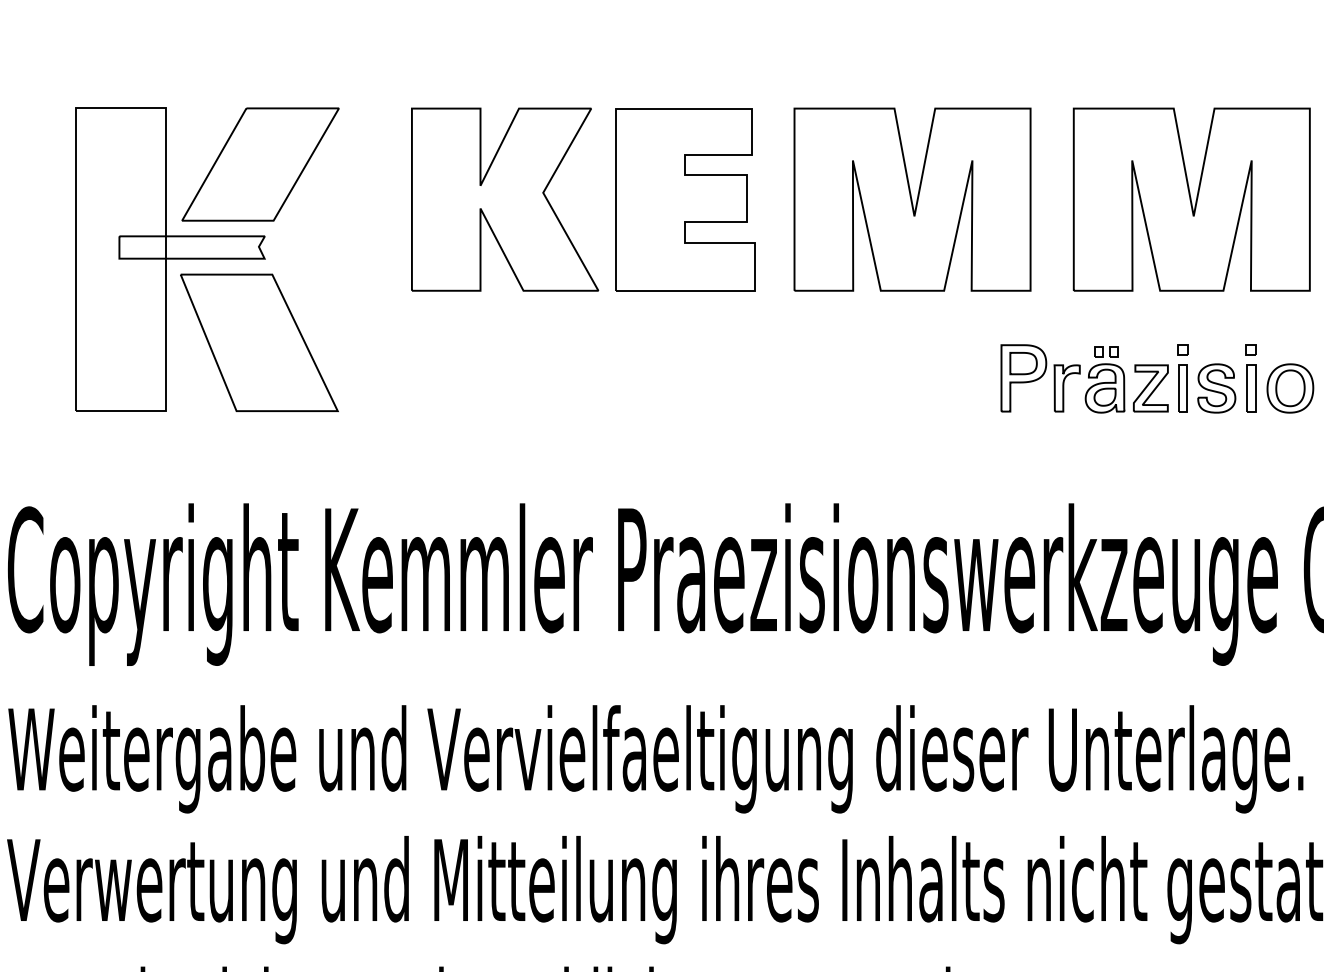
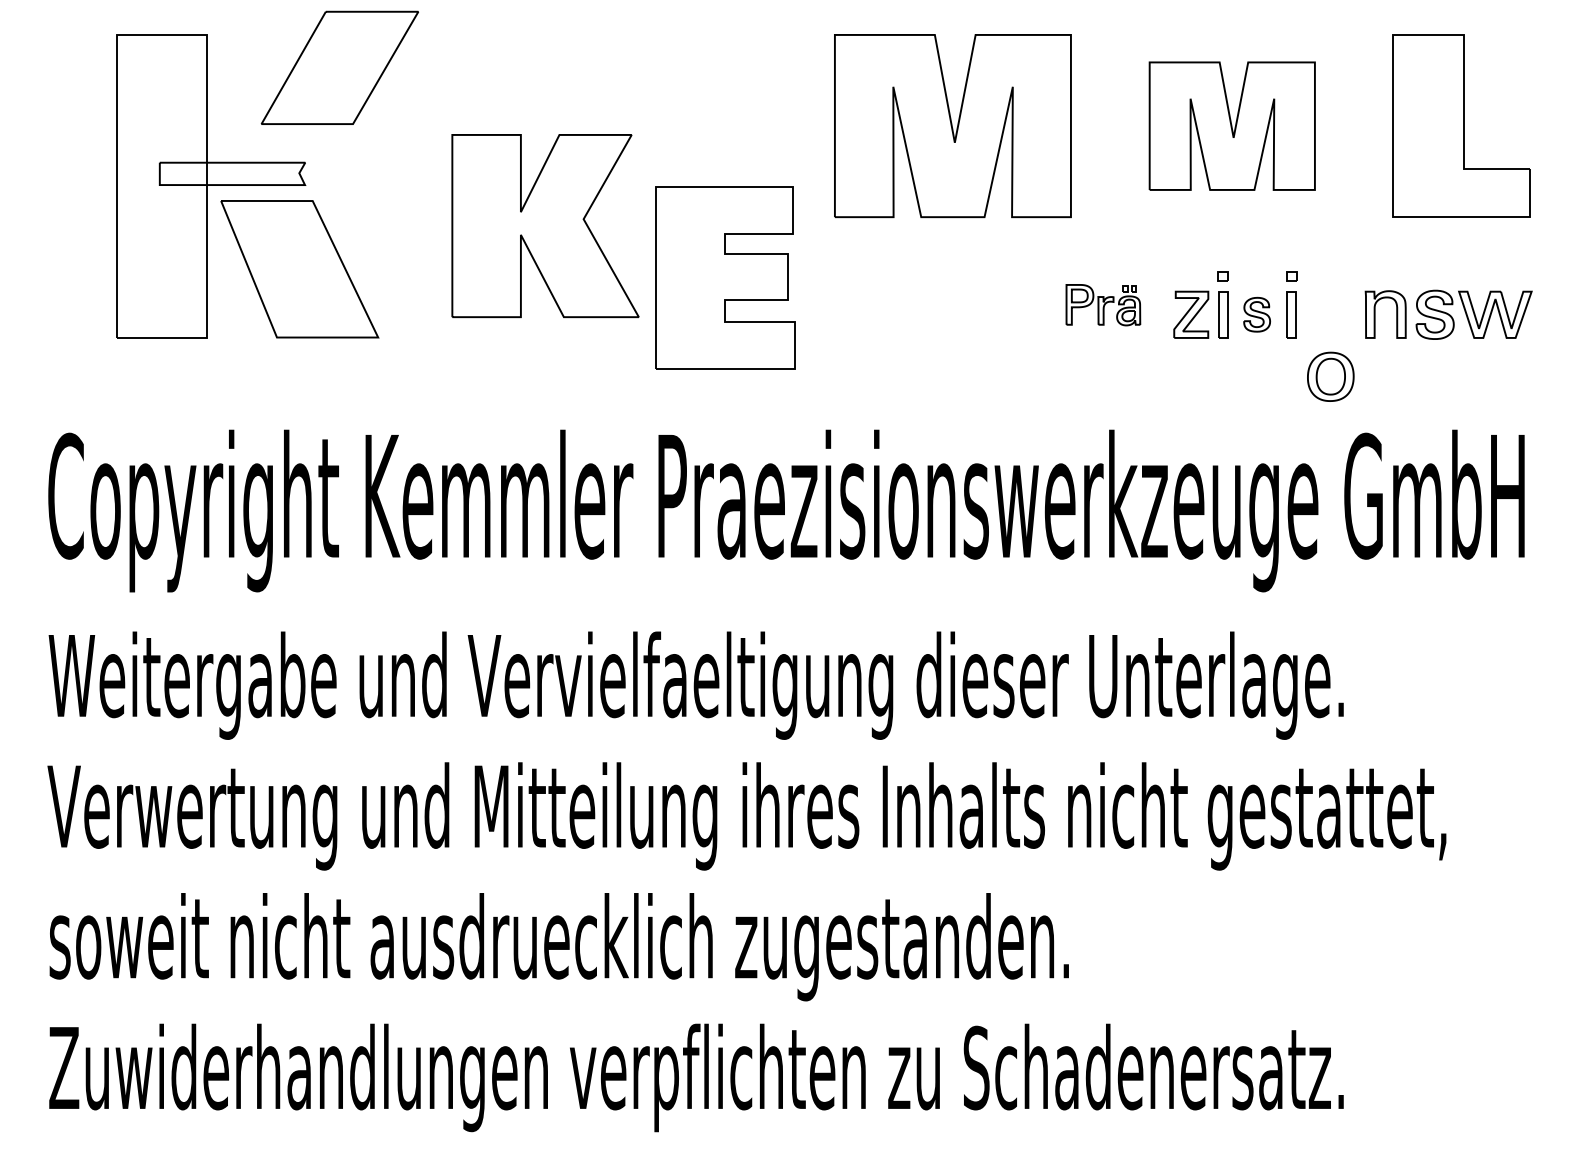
part: (260, 164) -> (339, 67), moved
part: (685, 199) -> (725, 277), moved
part: (505, 200) -> (545, 226), moved
part: (1192, 200) -> (1232, 126), size x0.7
part: (1063, 378) -> (1103, 304), size x0.6
part: (1216, 388) -> (1256, 314), size x0.7
part: (1290, 388) -> (1330, 376), moved

